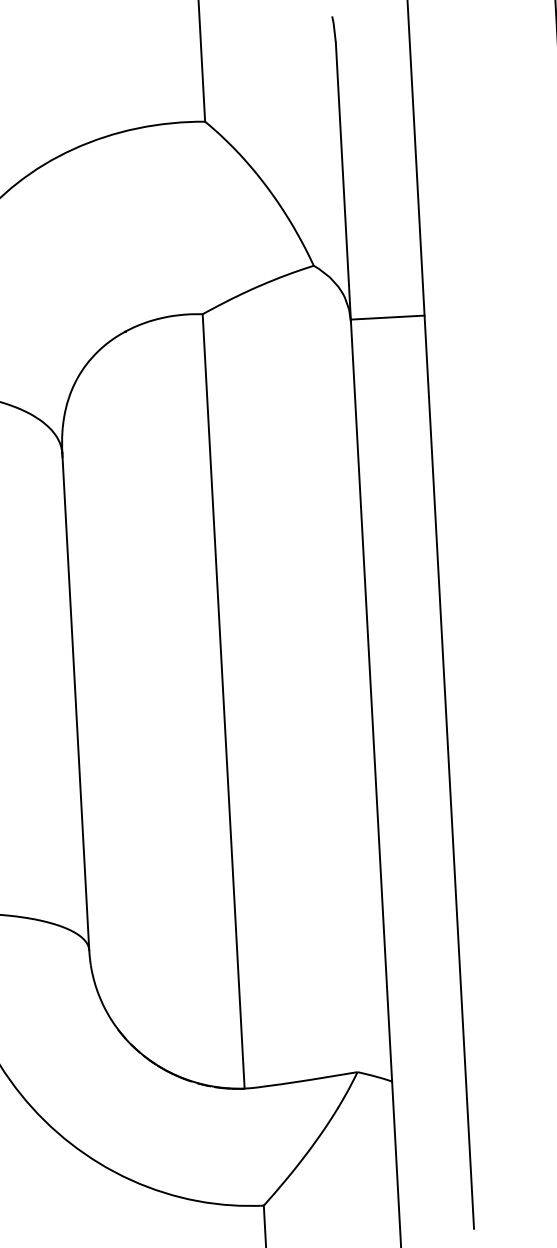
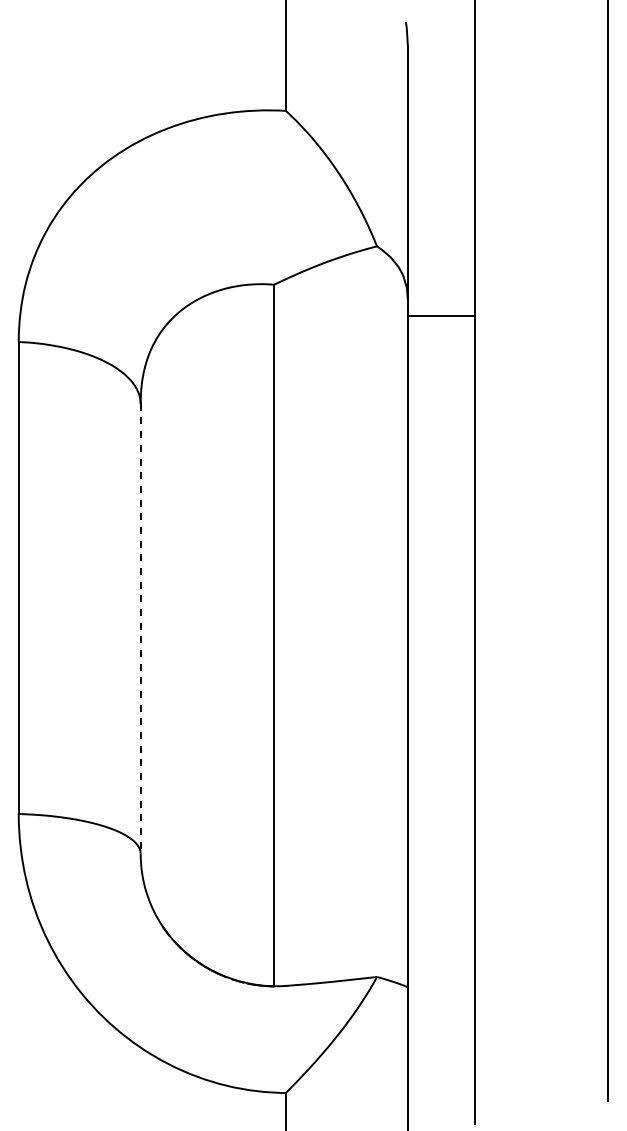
line: (386, 317) -> (440, 315), moved
line: (75, 701) -> (140, 628), solid -> dashed

